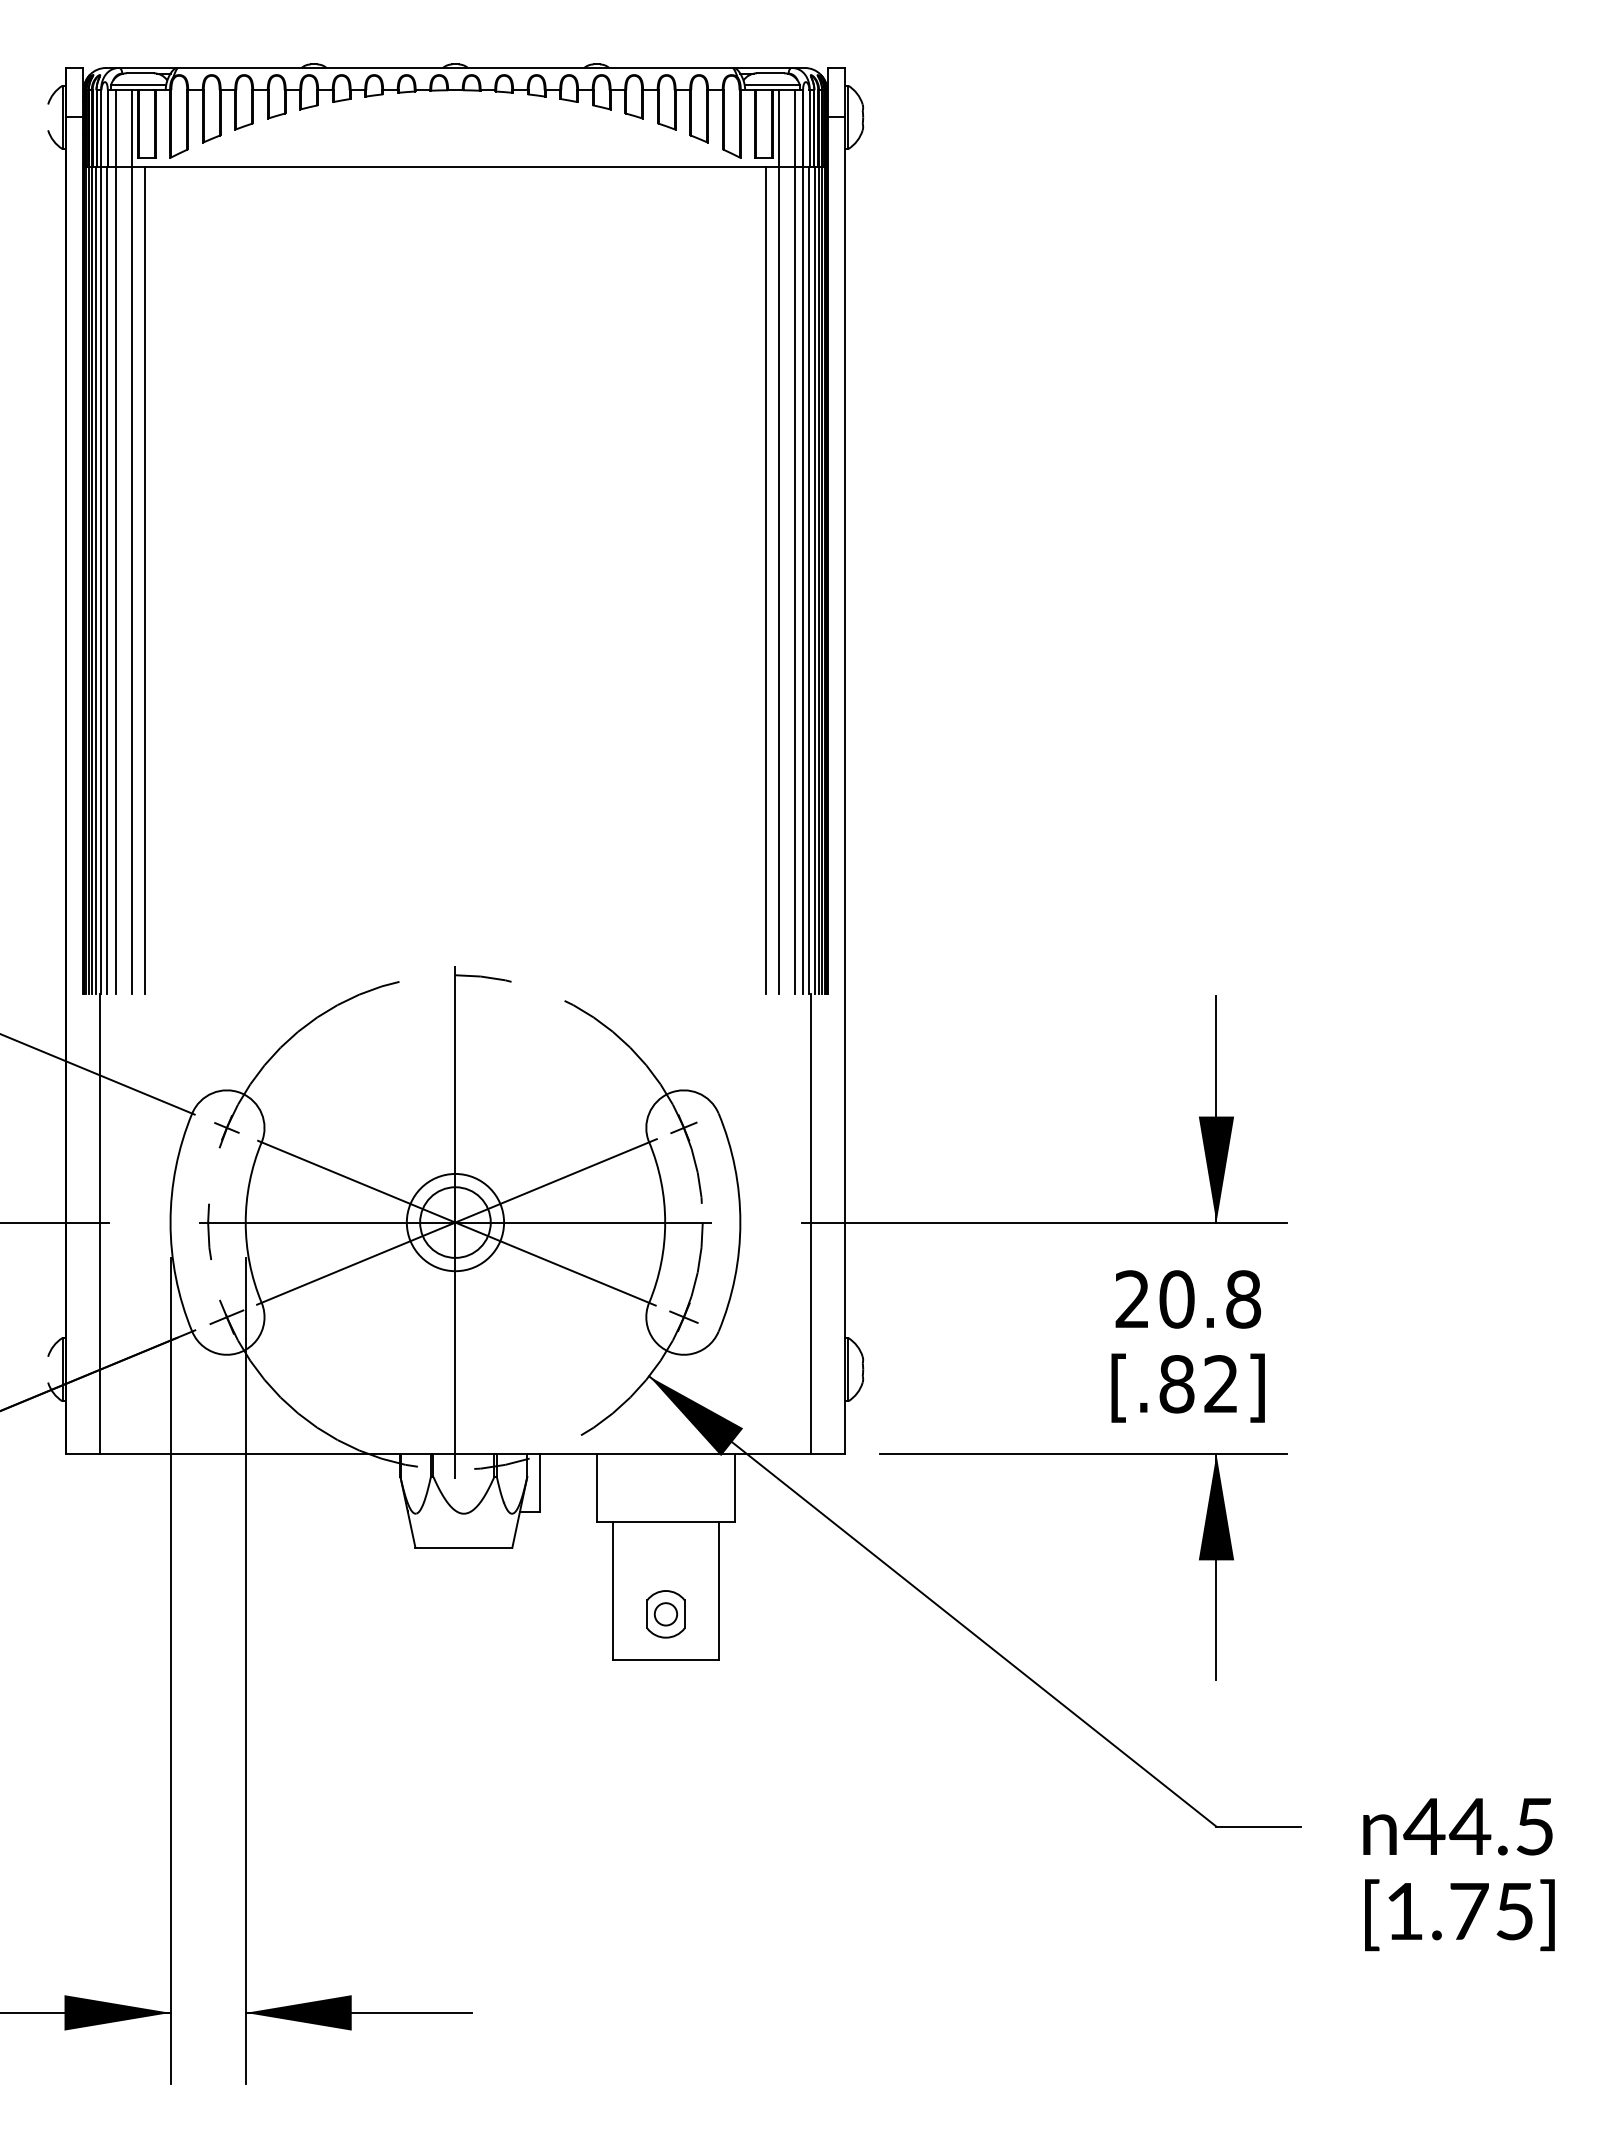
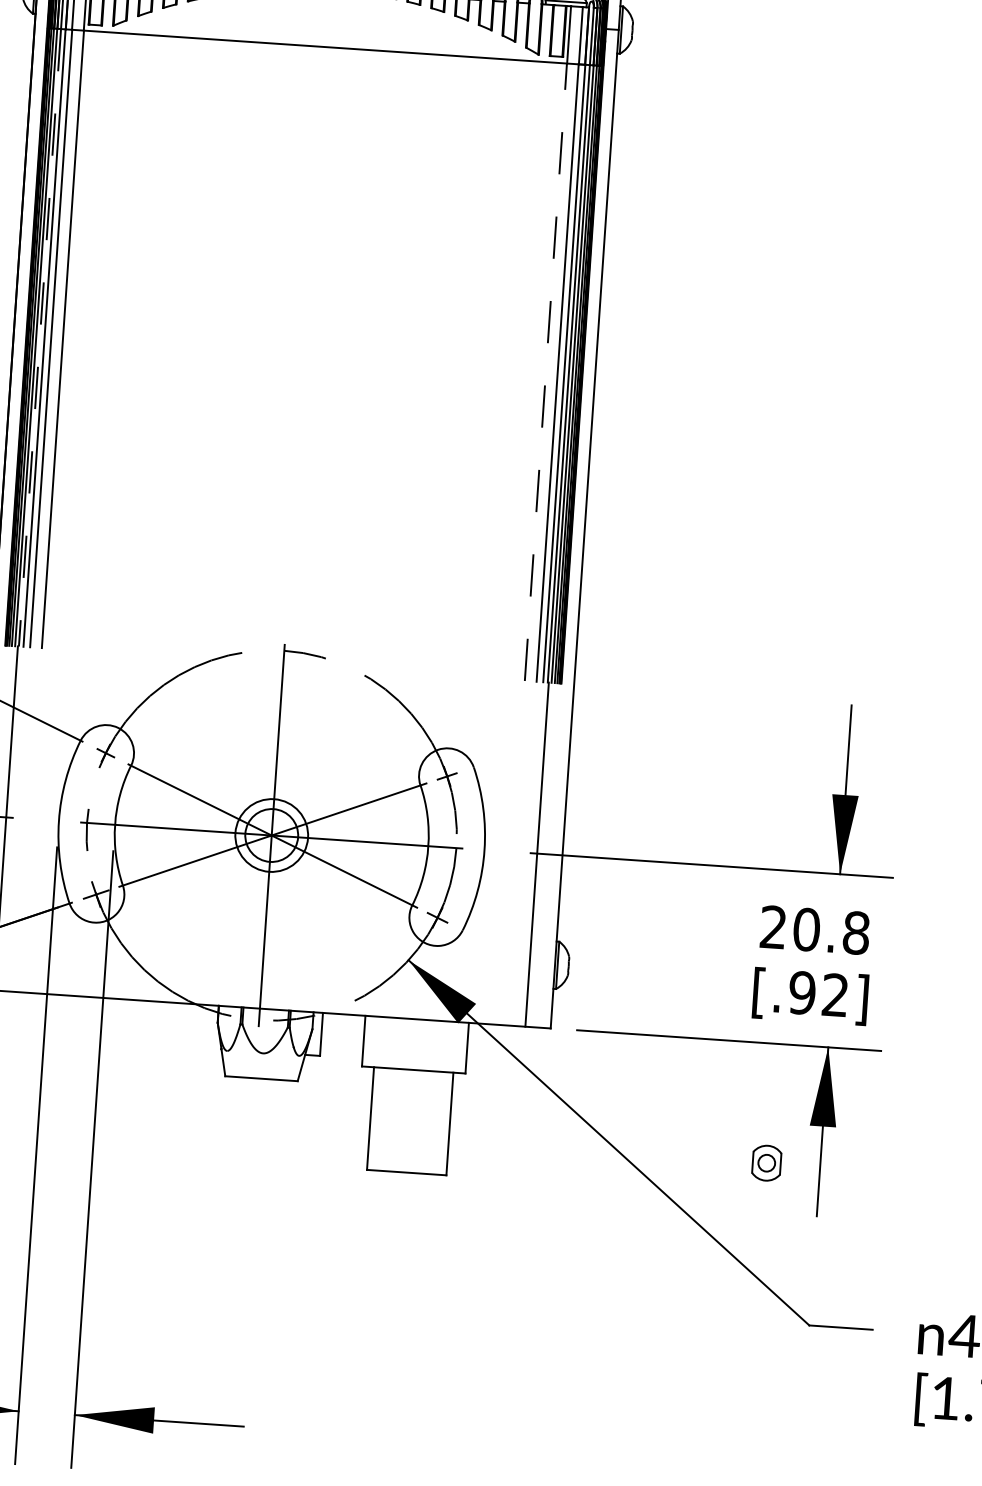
line: (144, 579) -> (72, 339), removed
line: (766, 579) -> (536, 371), removed
line: (778, 579) -> (545, 371), solid -> dashed
line: (101, 580) -> (40, 337), solid -> dashed
text: (1176, 1384) -> (802, 993), [.82] -> [.92]
part: (665, 1614) -> (766, 1163), moved

